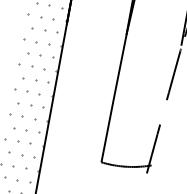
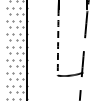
arc: (114, 99) -> (58, 42), solid -> dashed

